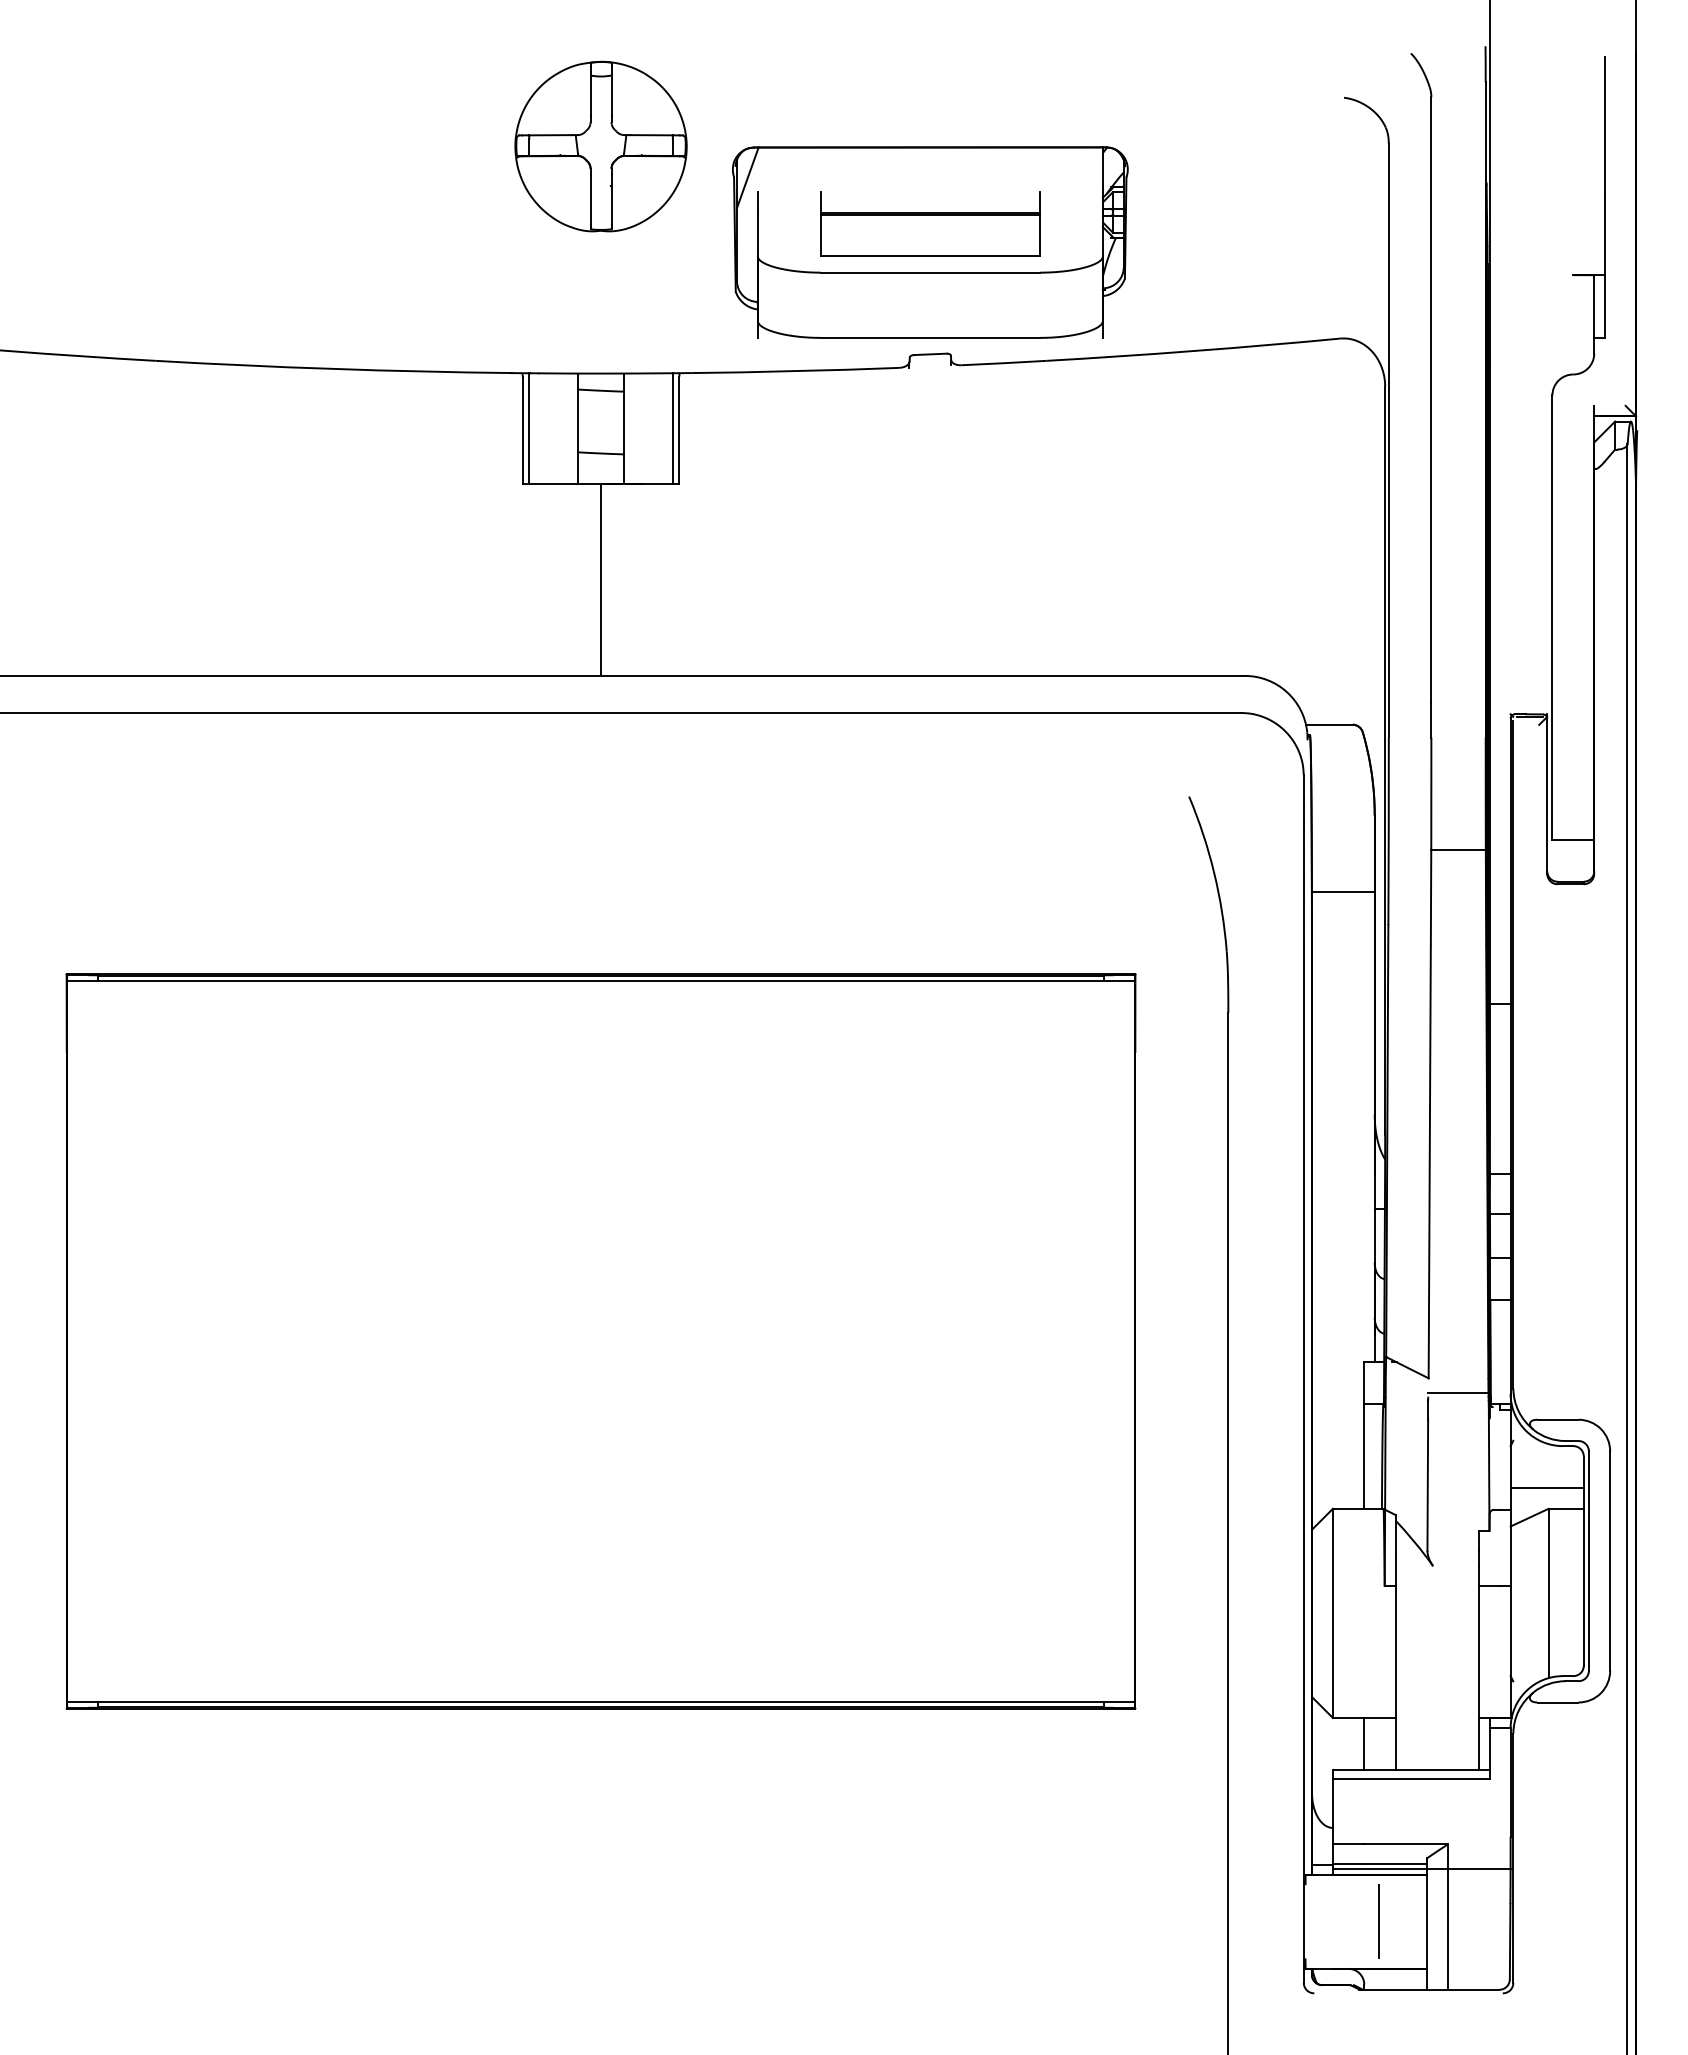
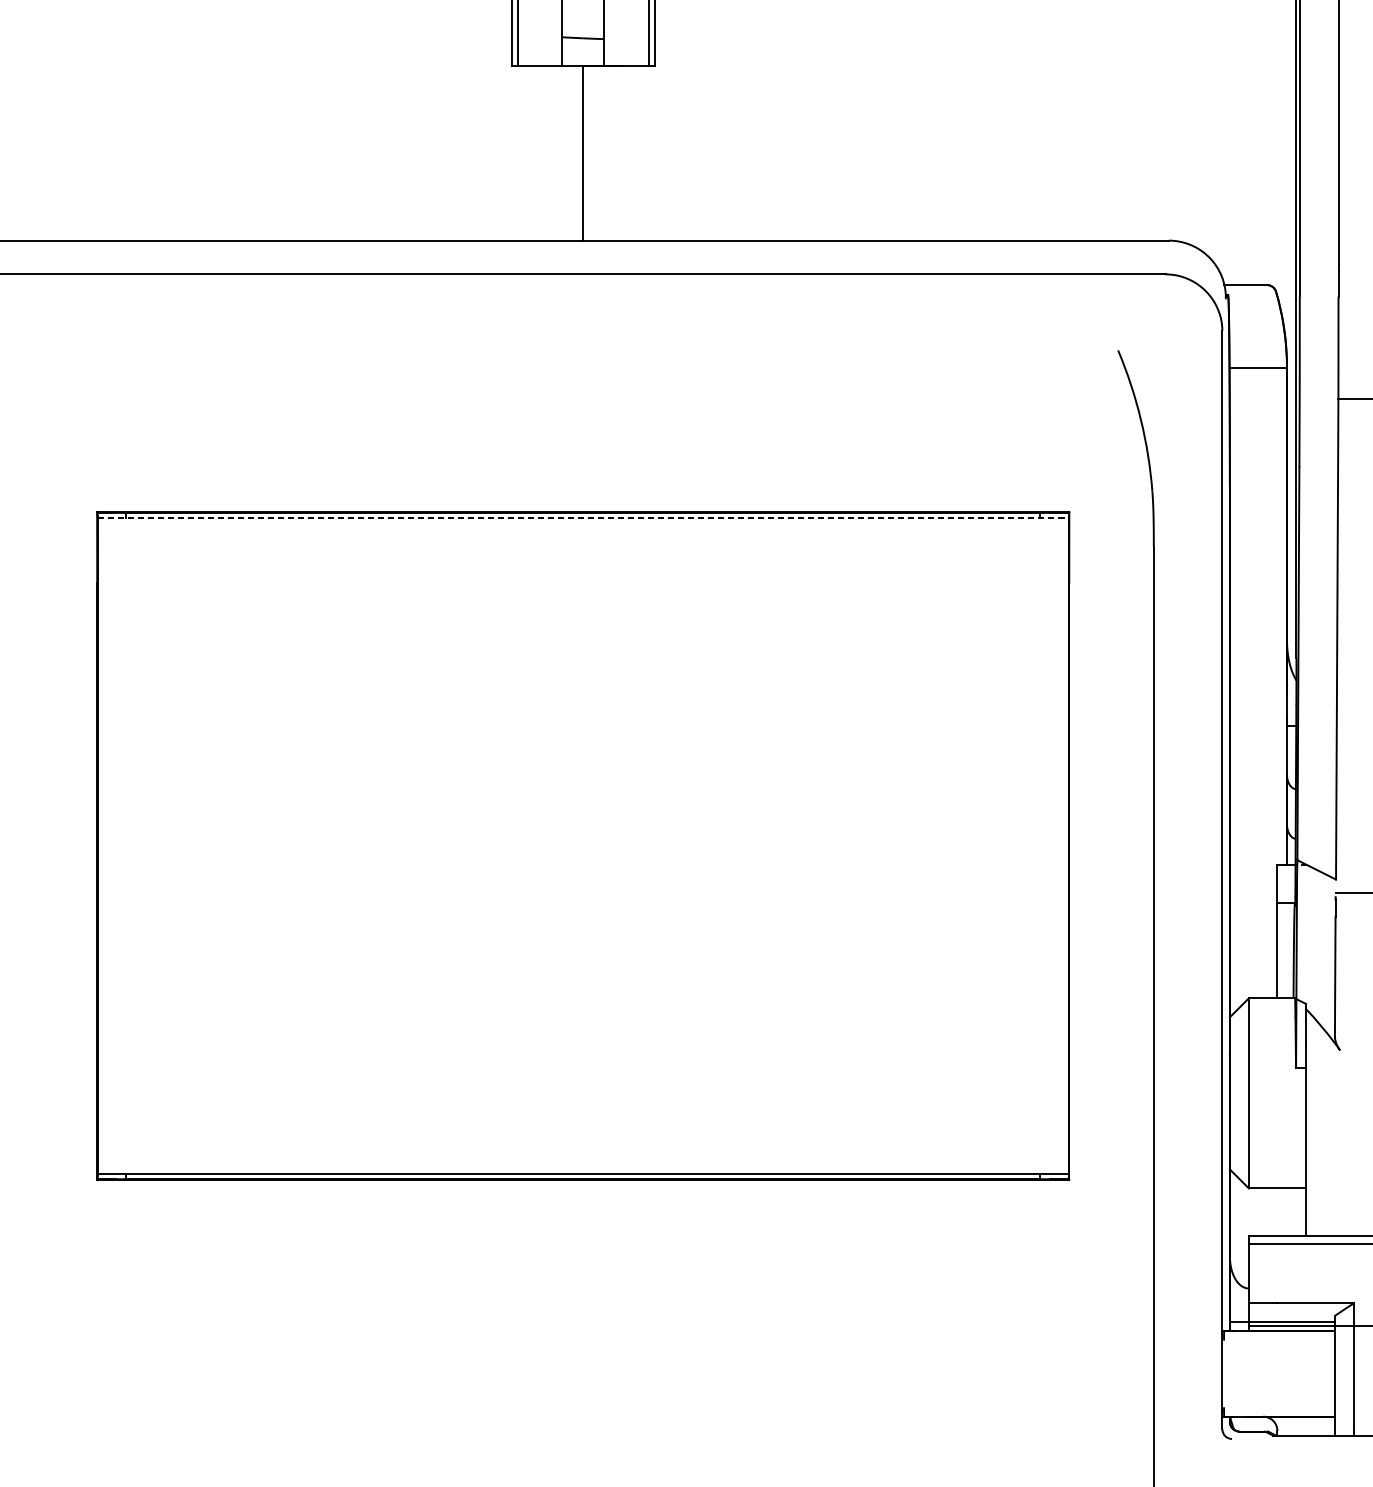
line: (1342, 892) -> (1257, 368), moved
line: (601, 980) -> (583, 517), solid -> dashed
line: (1364, 1743) -> (1277, 1211), removed
line: (1378, 1921) -> (1290, 1373), removed

